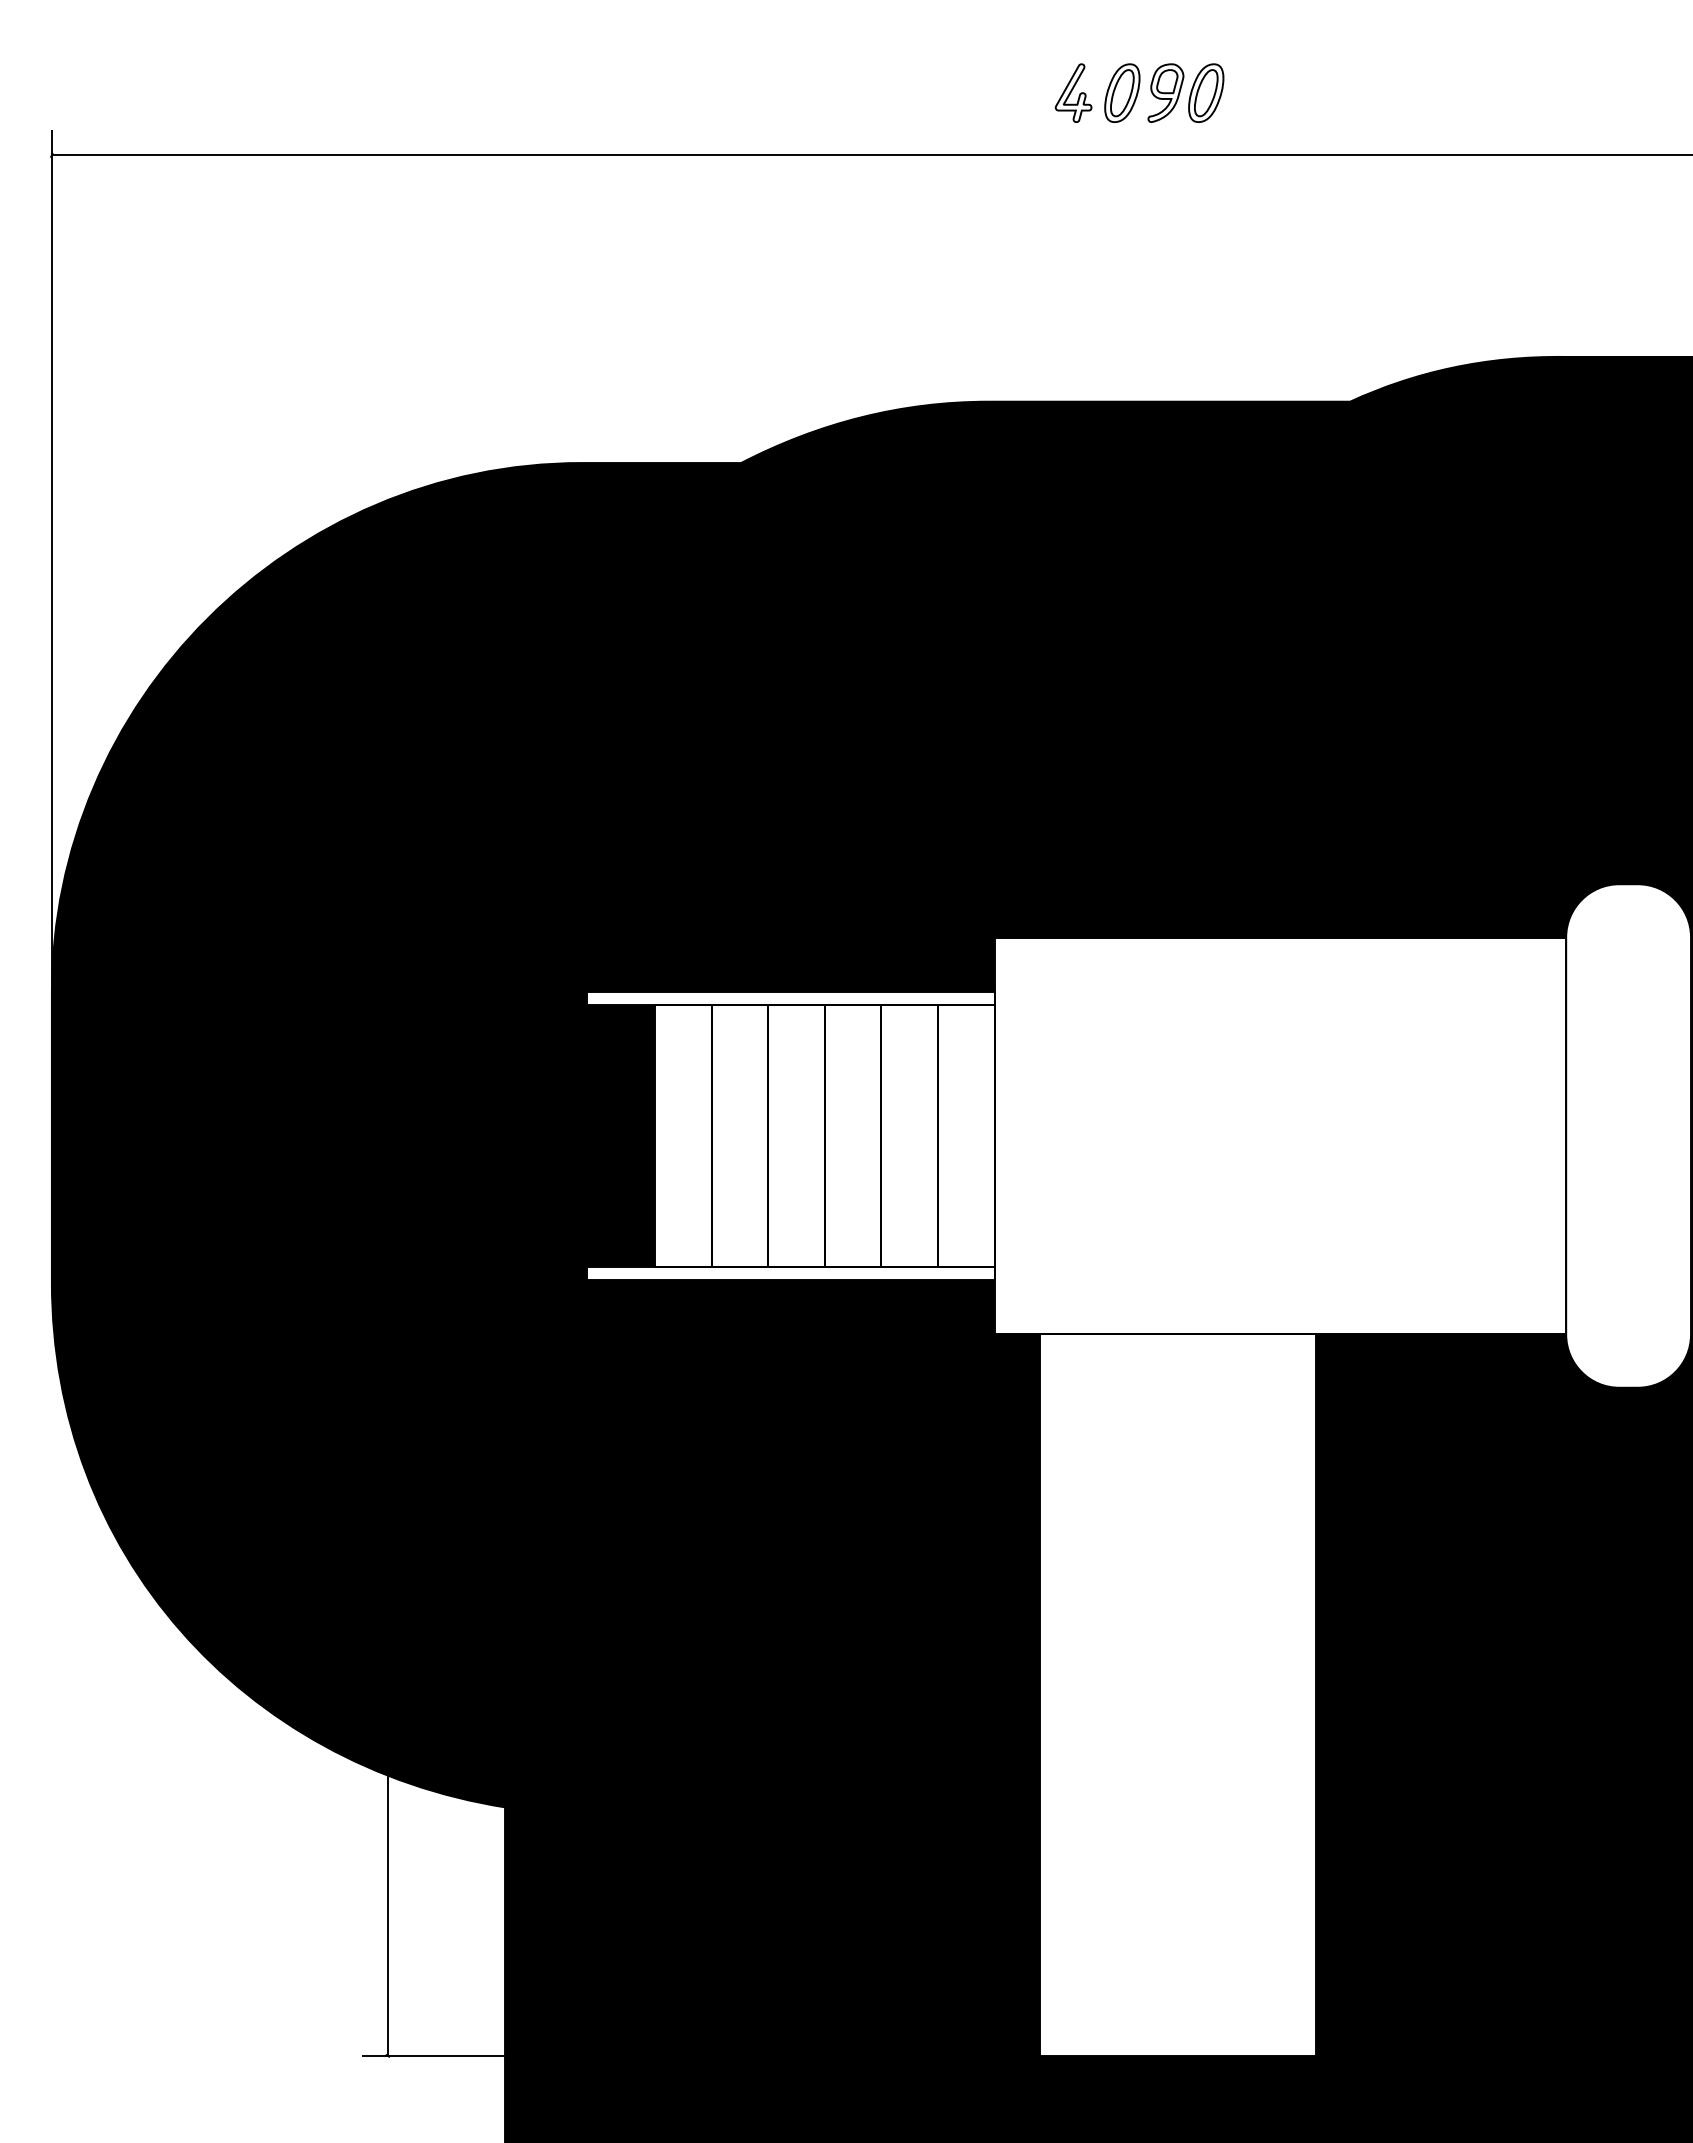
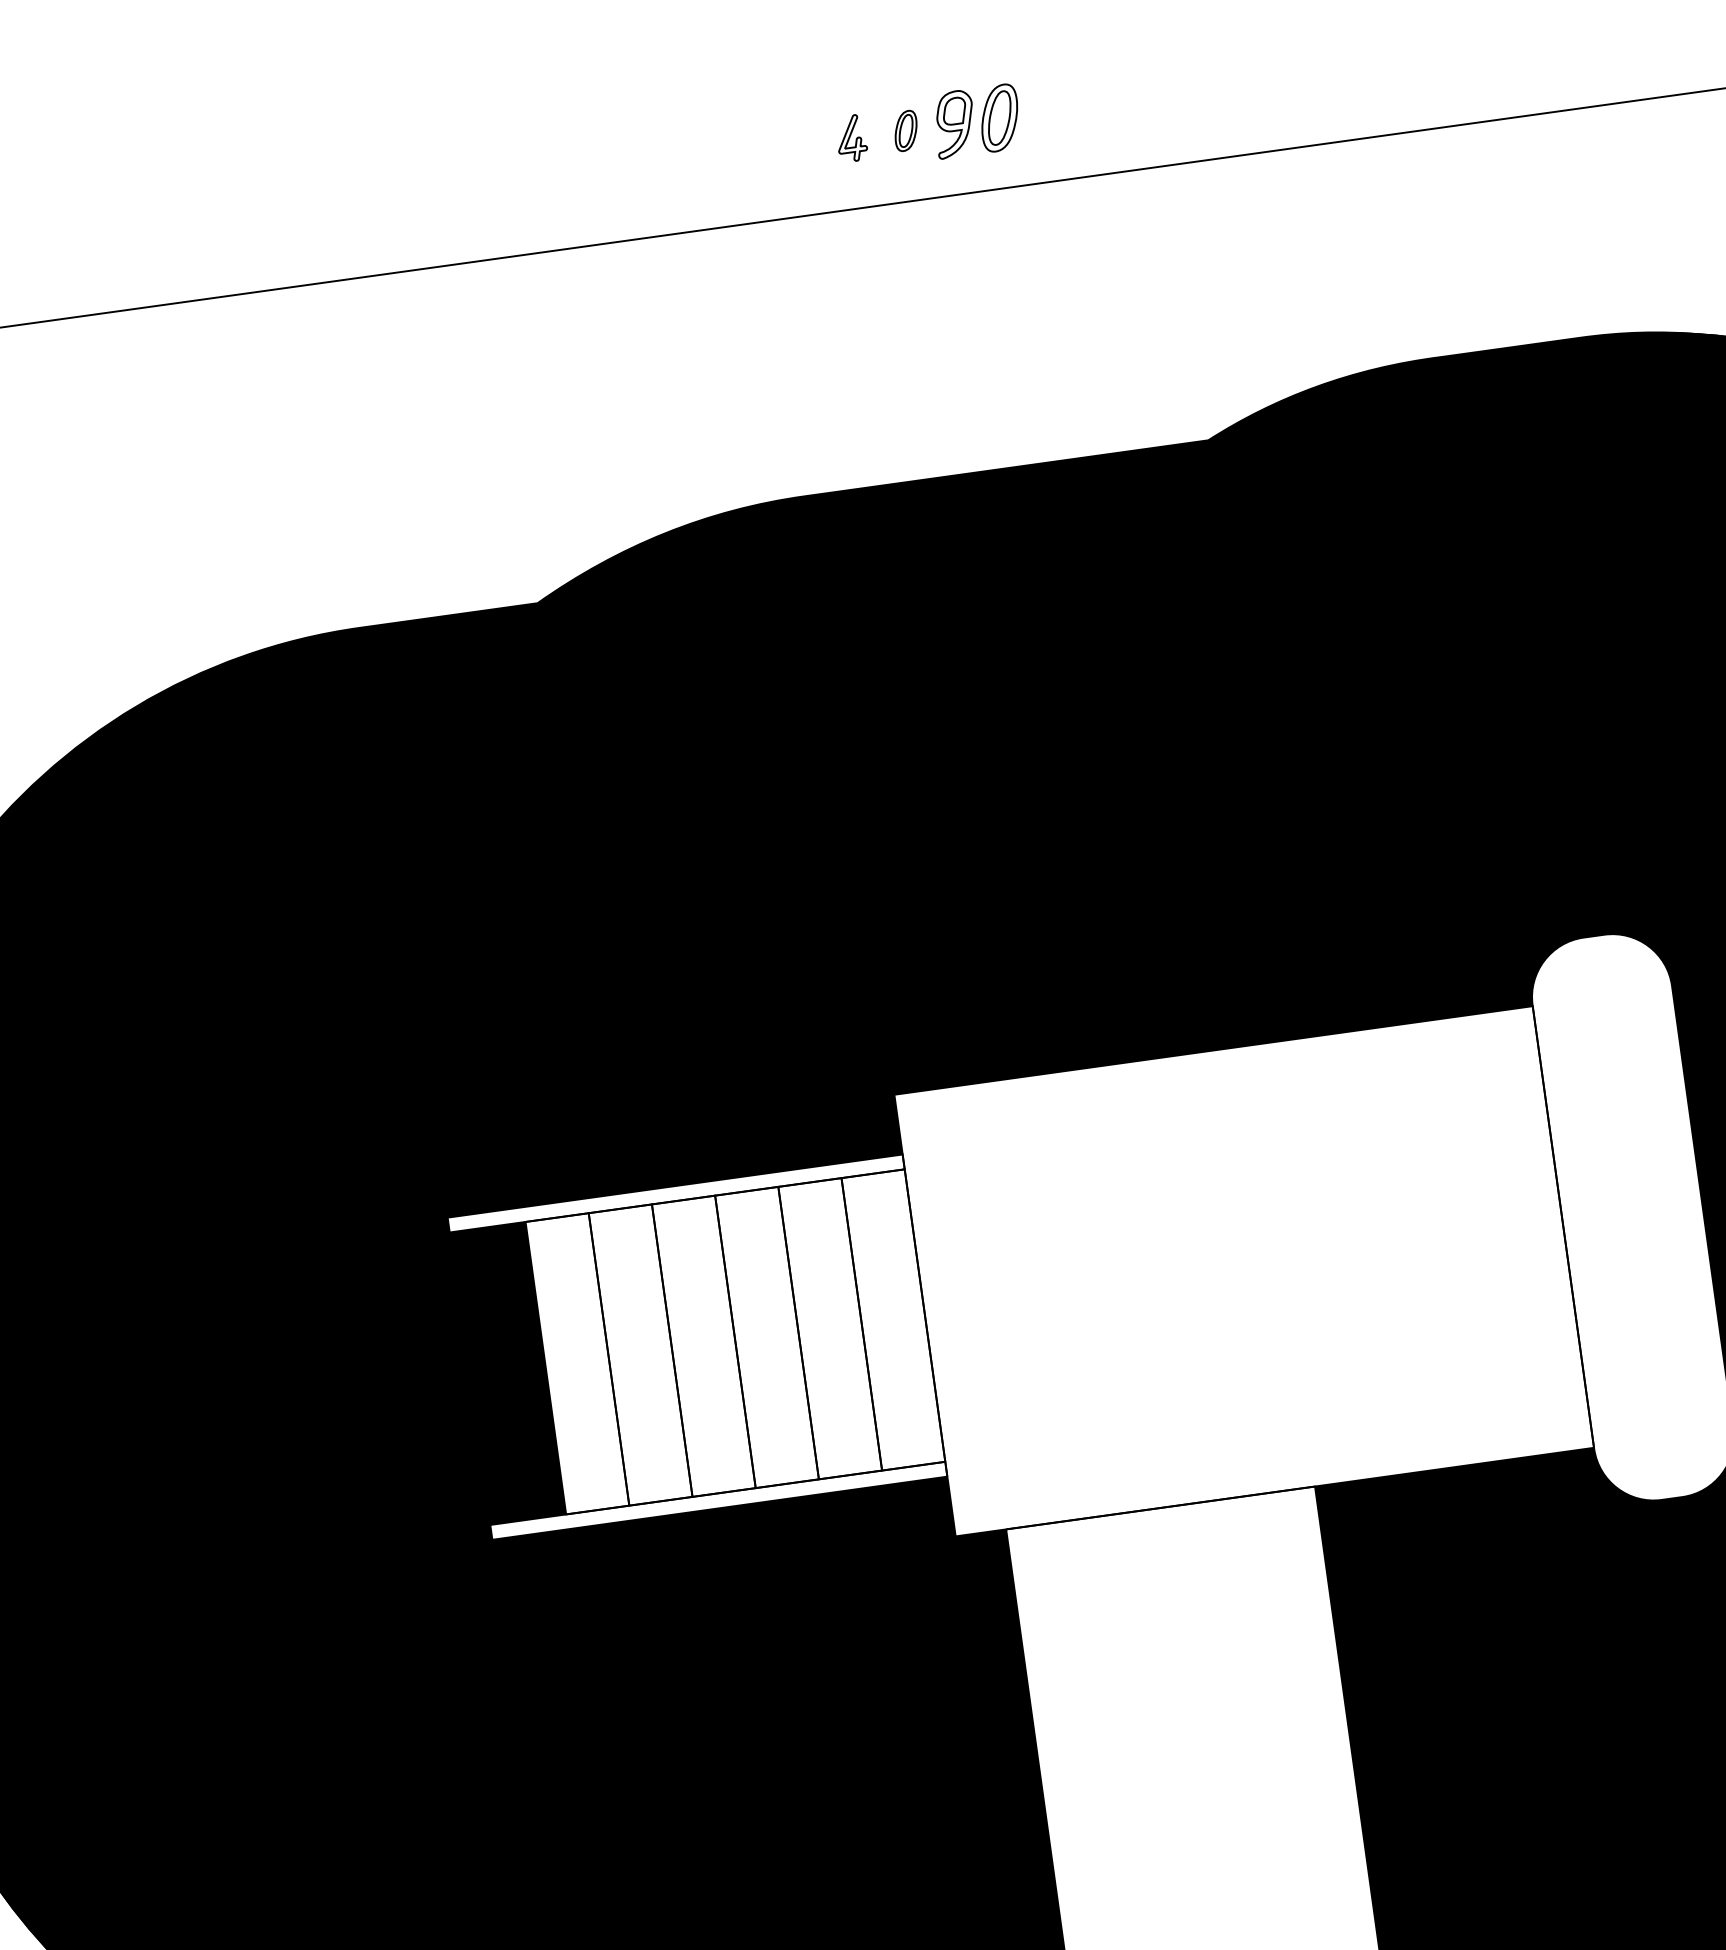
part: (1073, 92) -> (851, 137), size x0.7
part: (1122, 92) -> (906, 130), size x0.6

